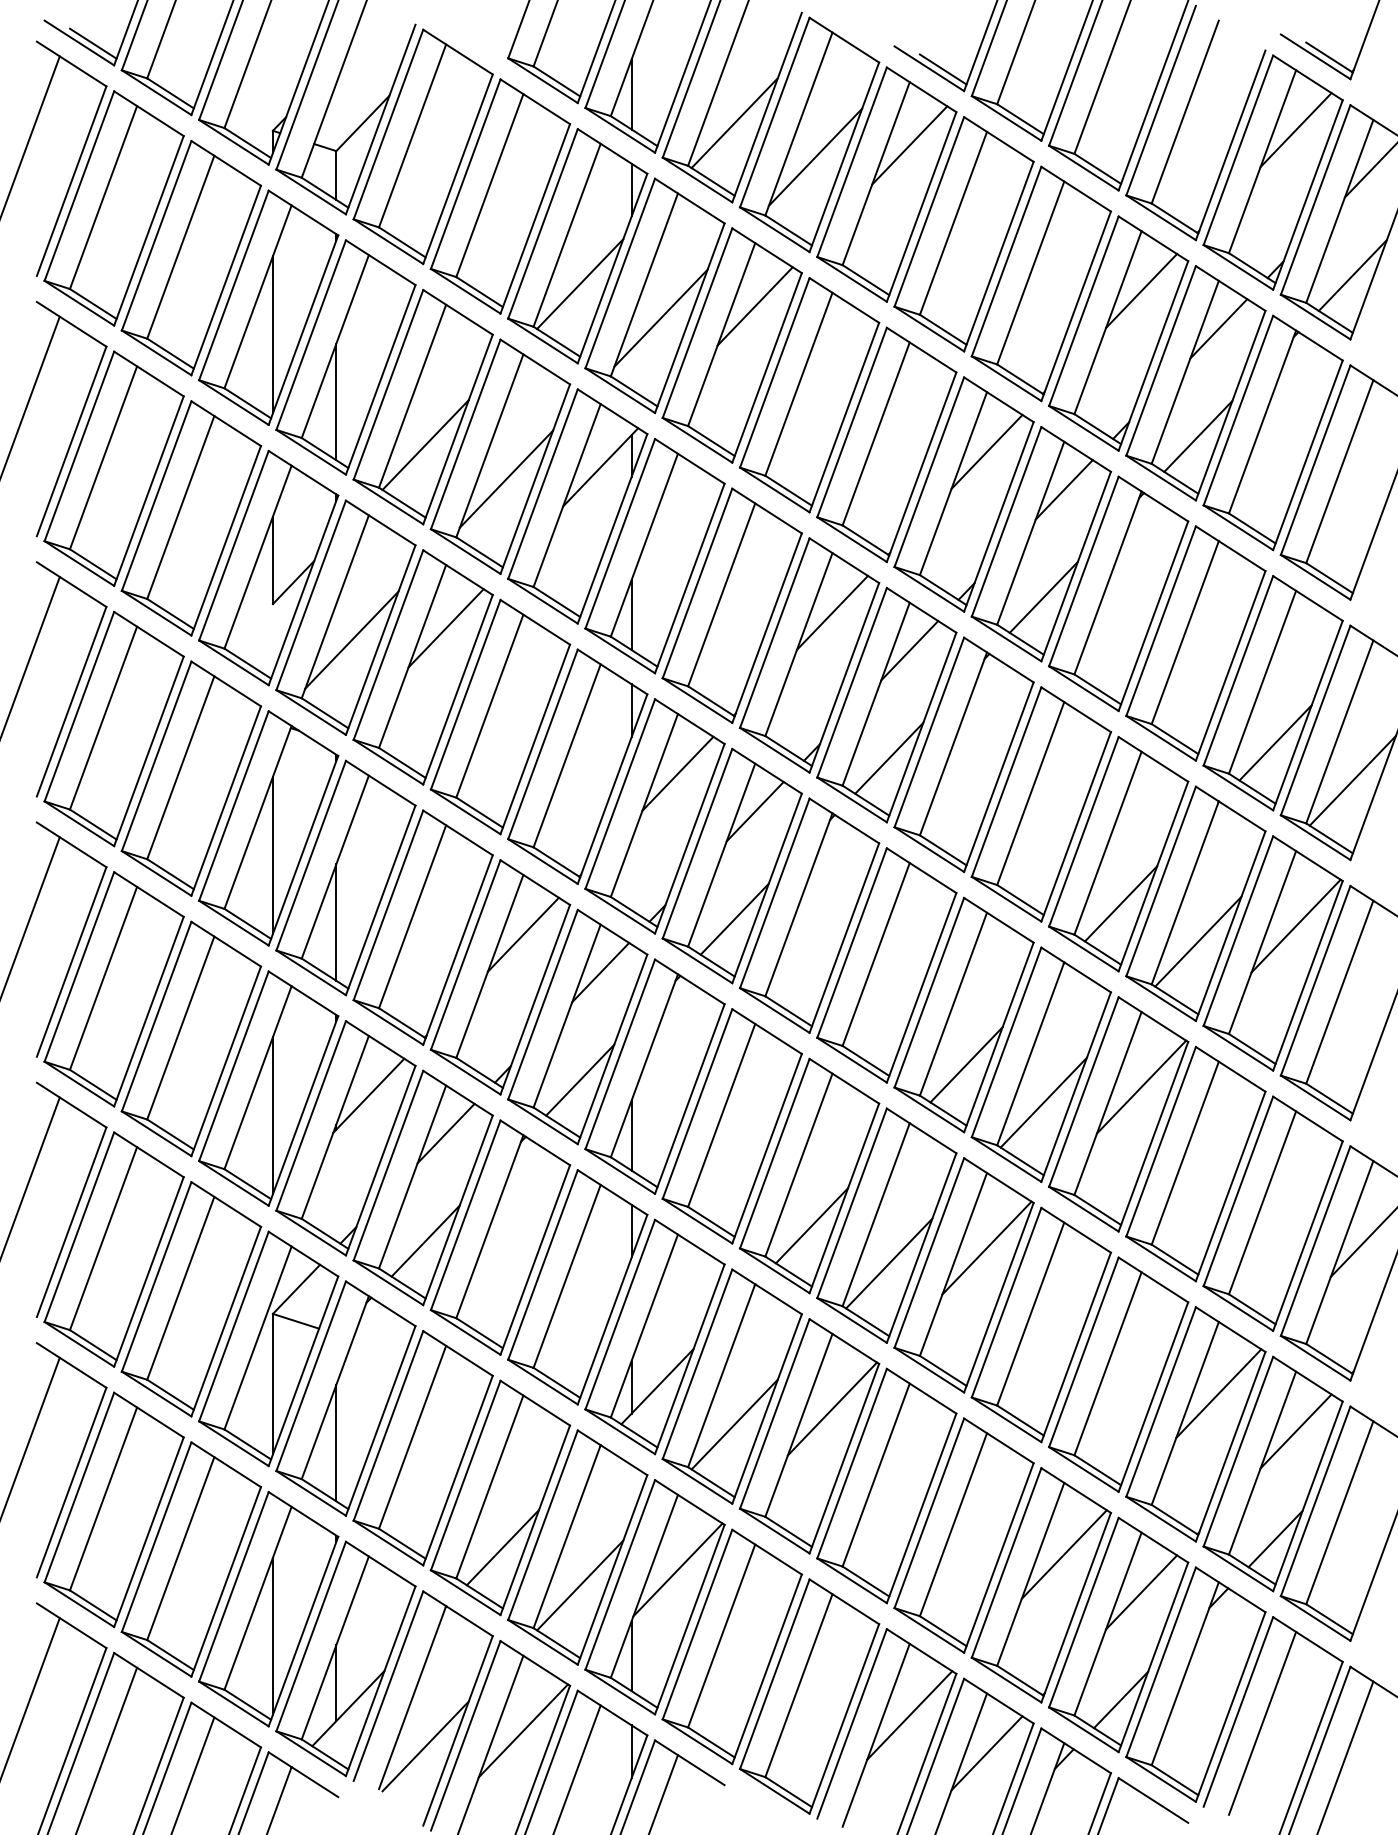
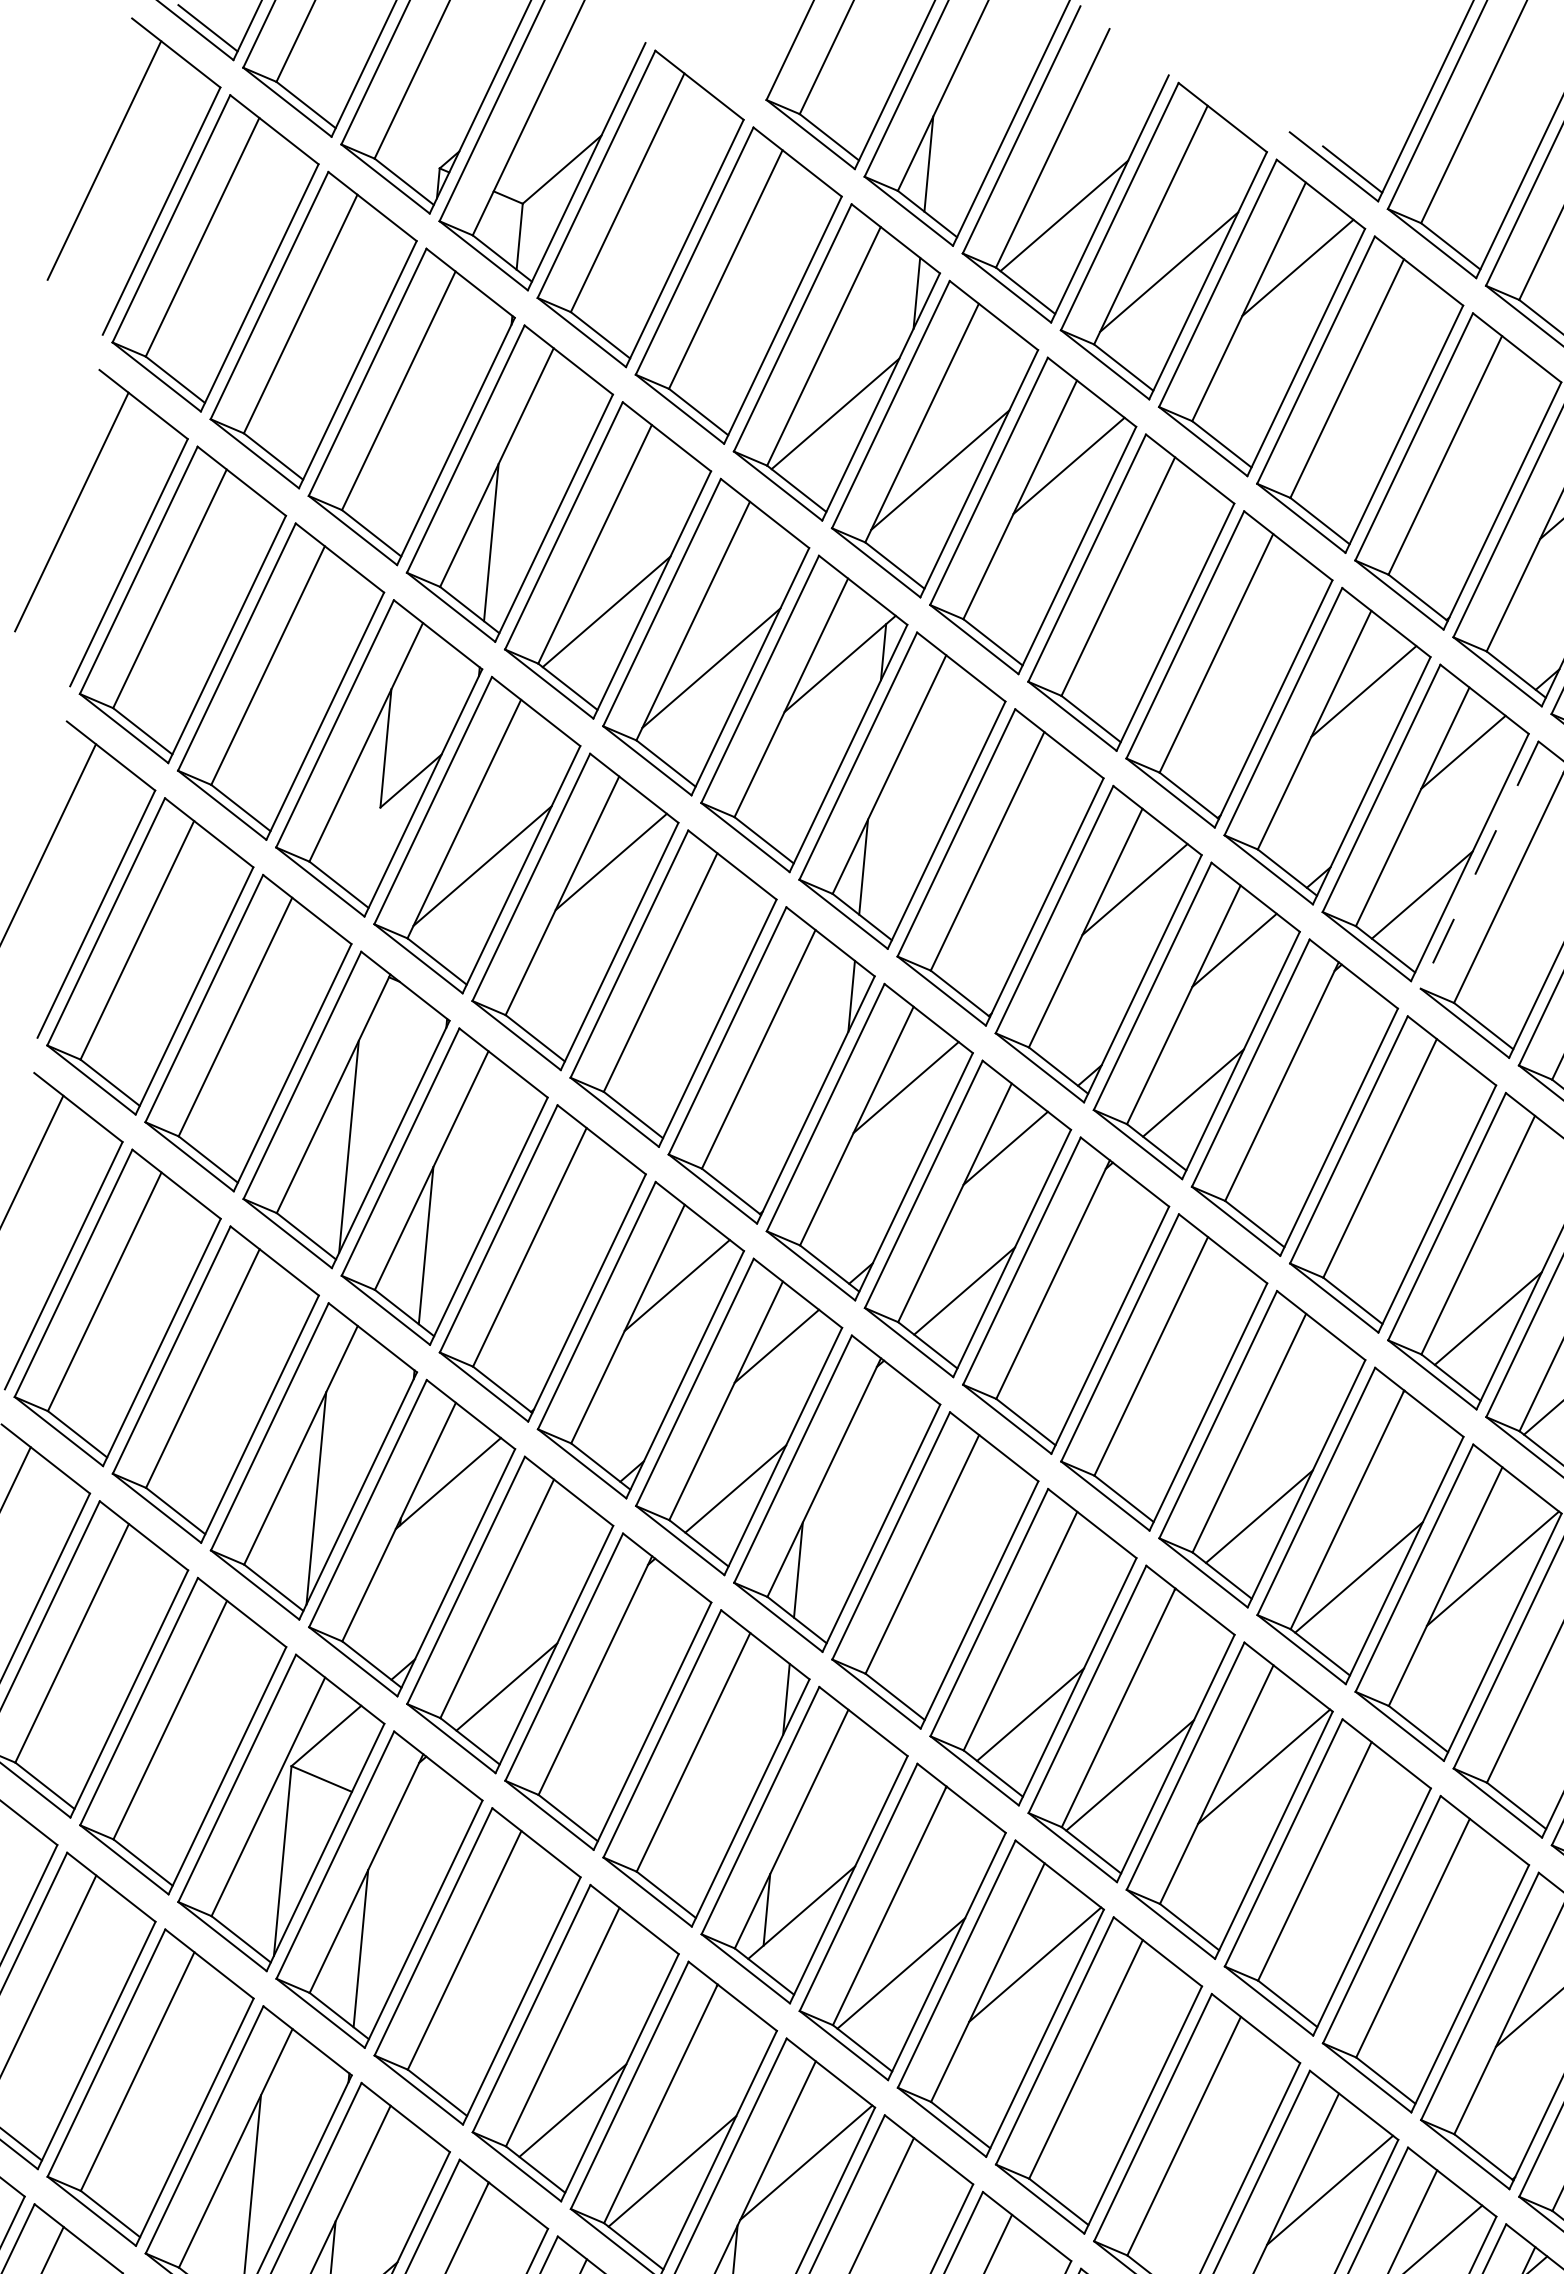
line: (272, 334) -> (413, 443), removed
line: (1083, 571) -> (1479, 865), solid -> dashed
line: (445, 1133) -> (547, 1544), removed

